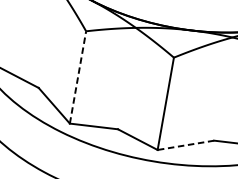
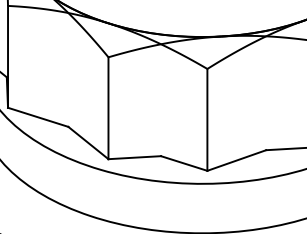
line: (77, 77) -> (108, 108), dashed -> solid
line: (185, 145) -> (236, 160), dashed -> solid

